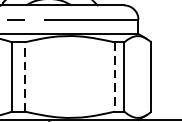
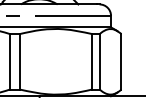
line: (25, 76) -> (20, 61), dashed -> solid
line: (114, 76) -> (91, 61), dashed -> solid

